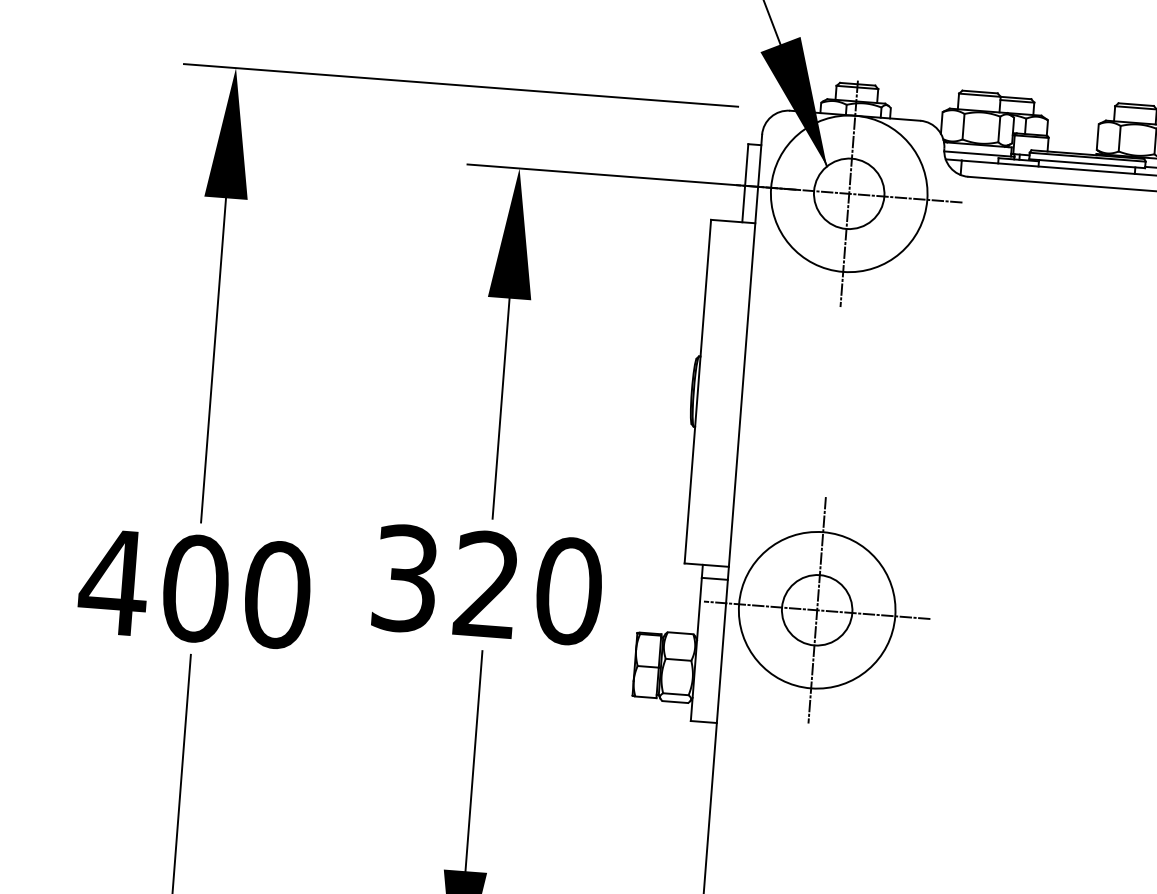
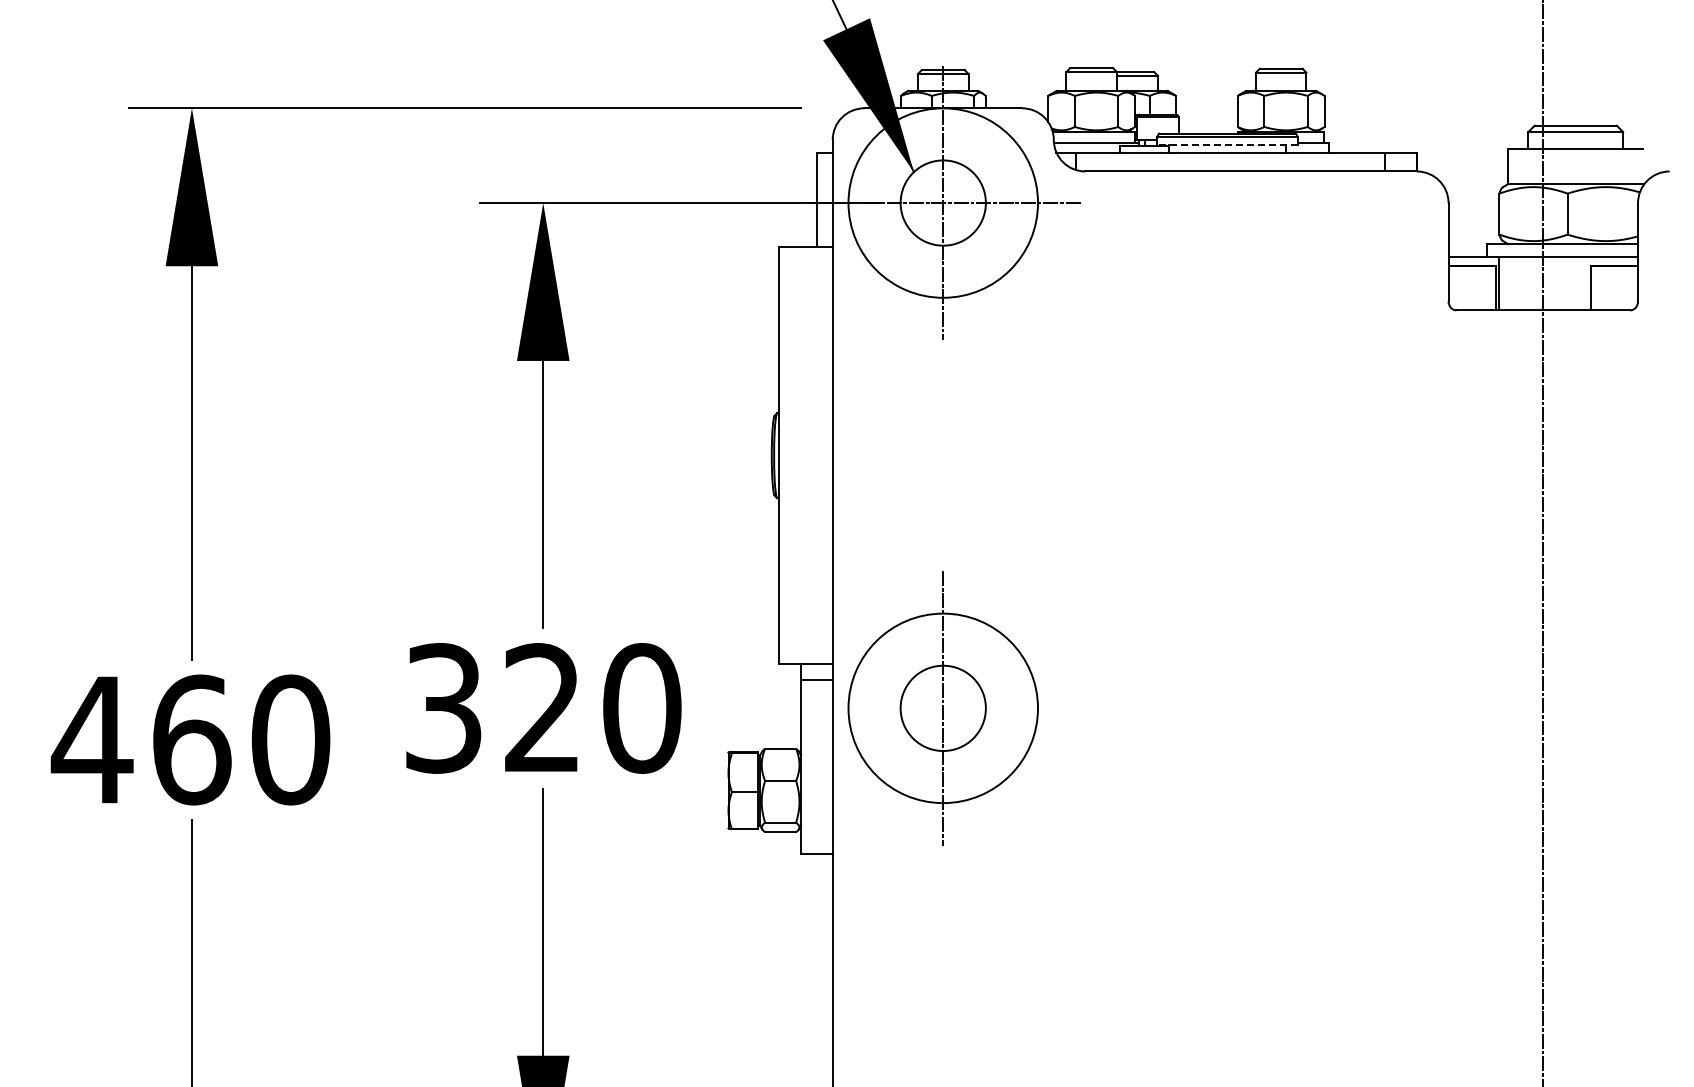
line: (1086, 163) -> (1226, 144), solid -> dashed
text: (195, 588) -> (191, 739), 400 -> 460
line: (816, 610) -> (942, 708), removed

